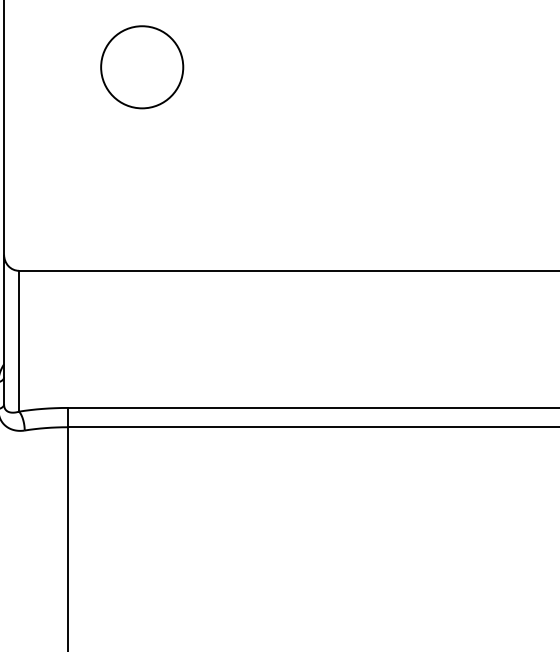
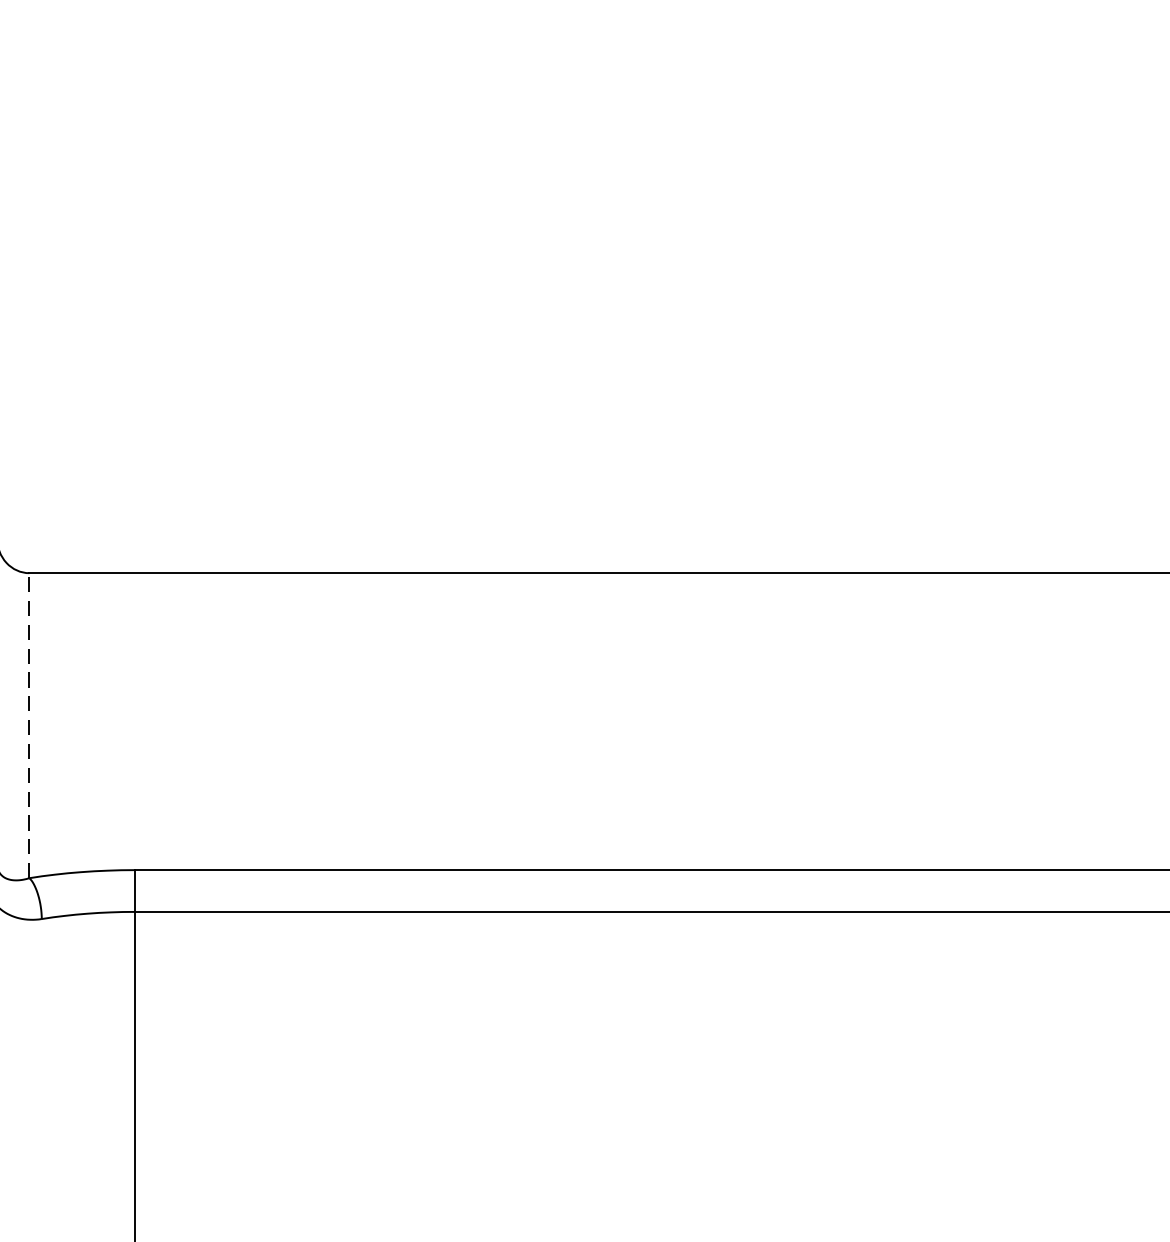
circle: (142, 67) -> (296, 132), removed
line: (19, 340) -> (30, 724), solid -> dashed

